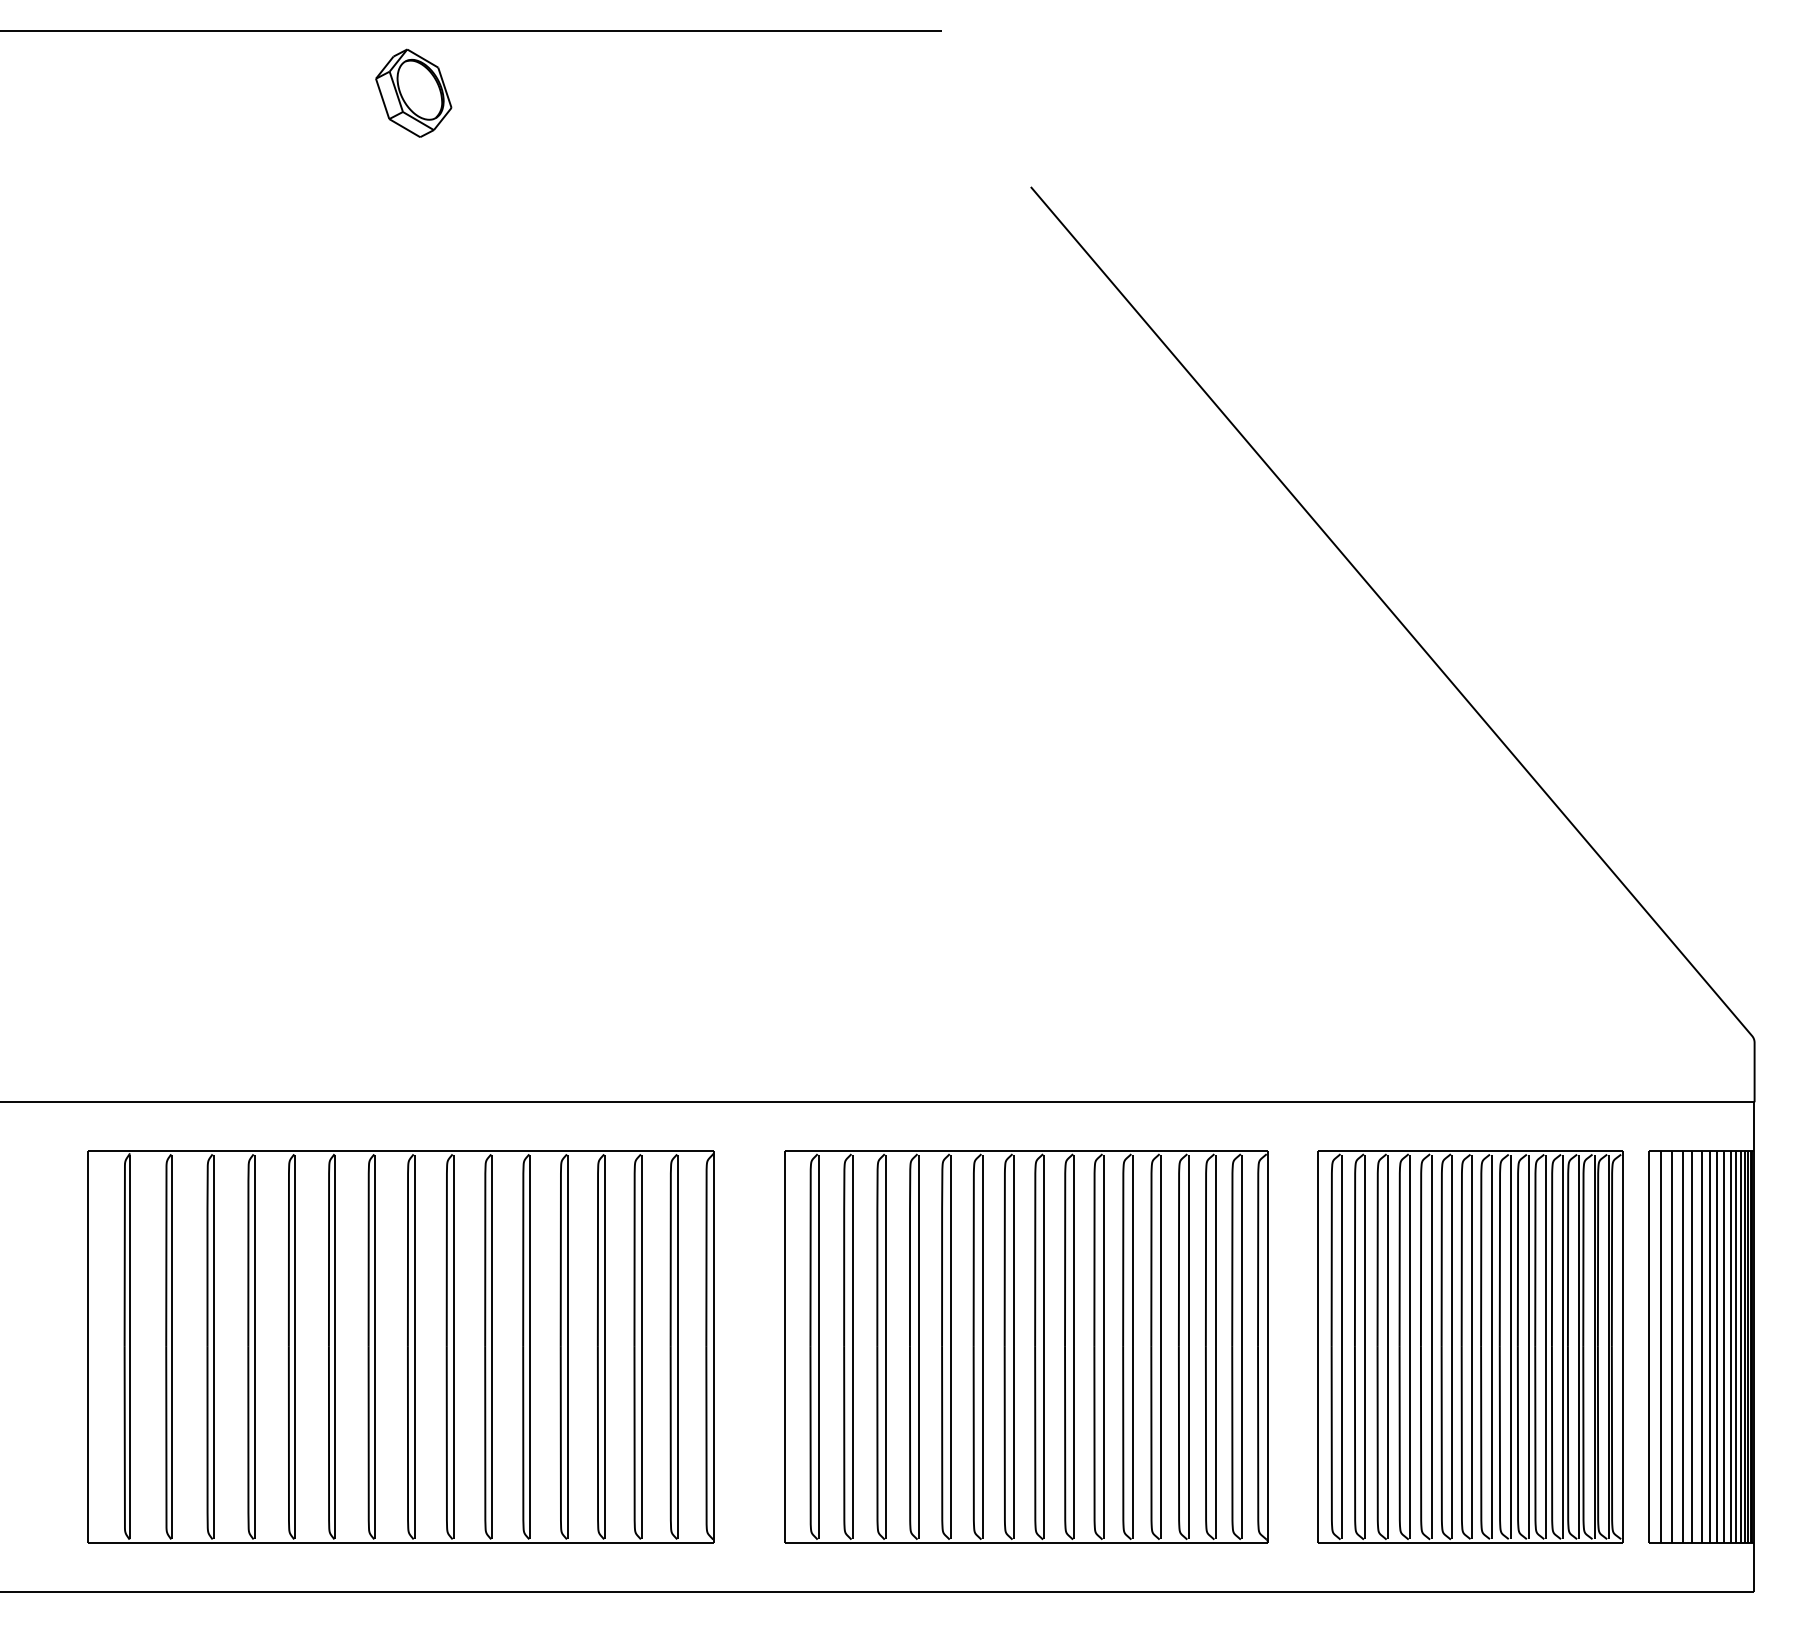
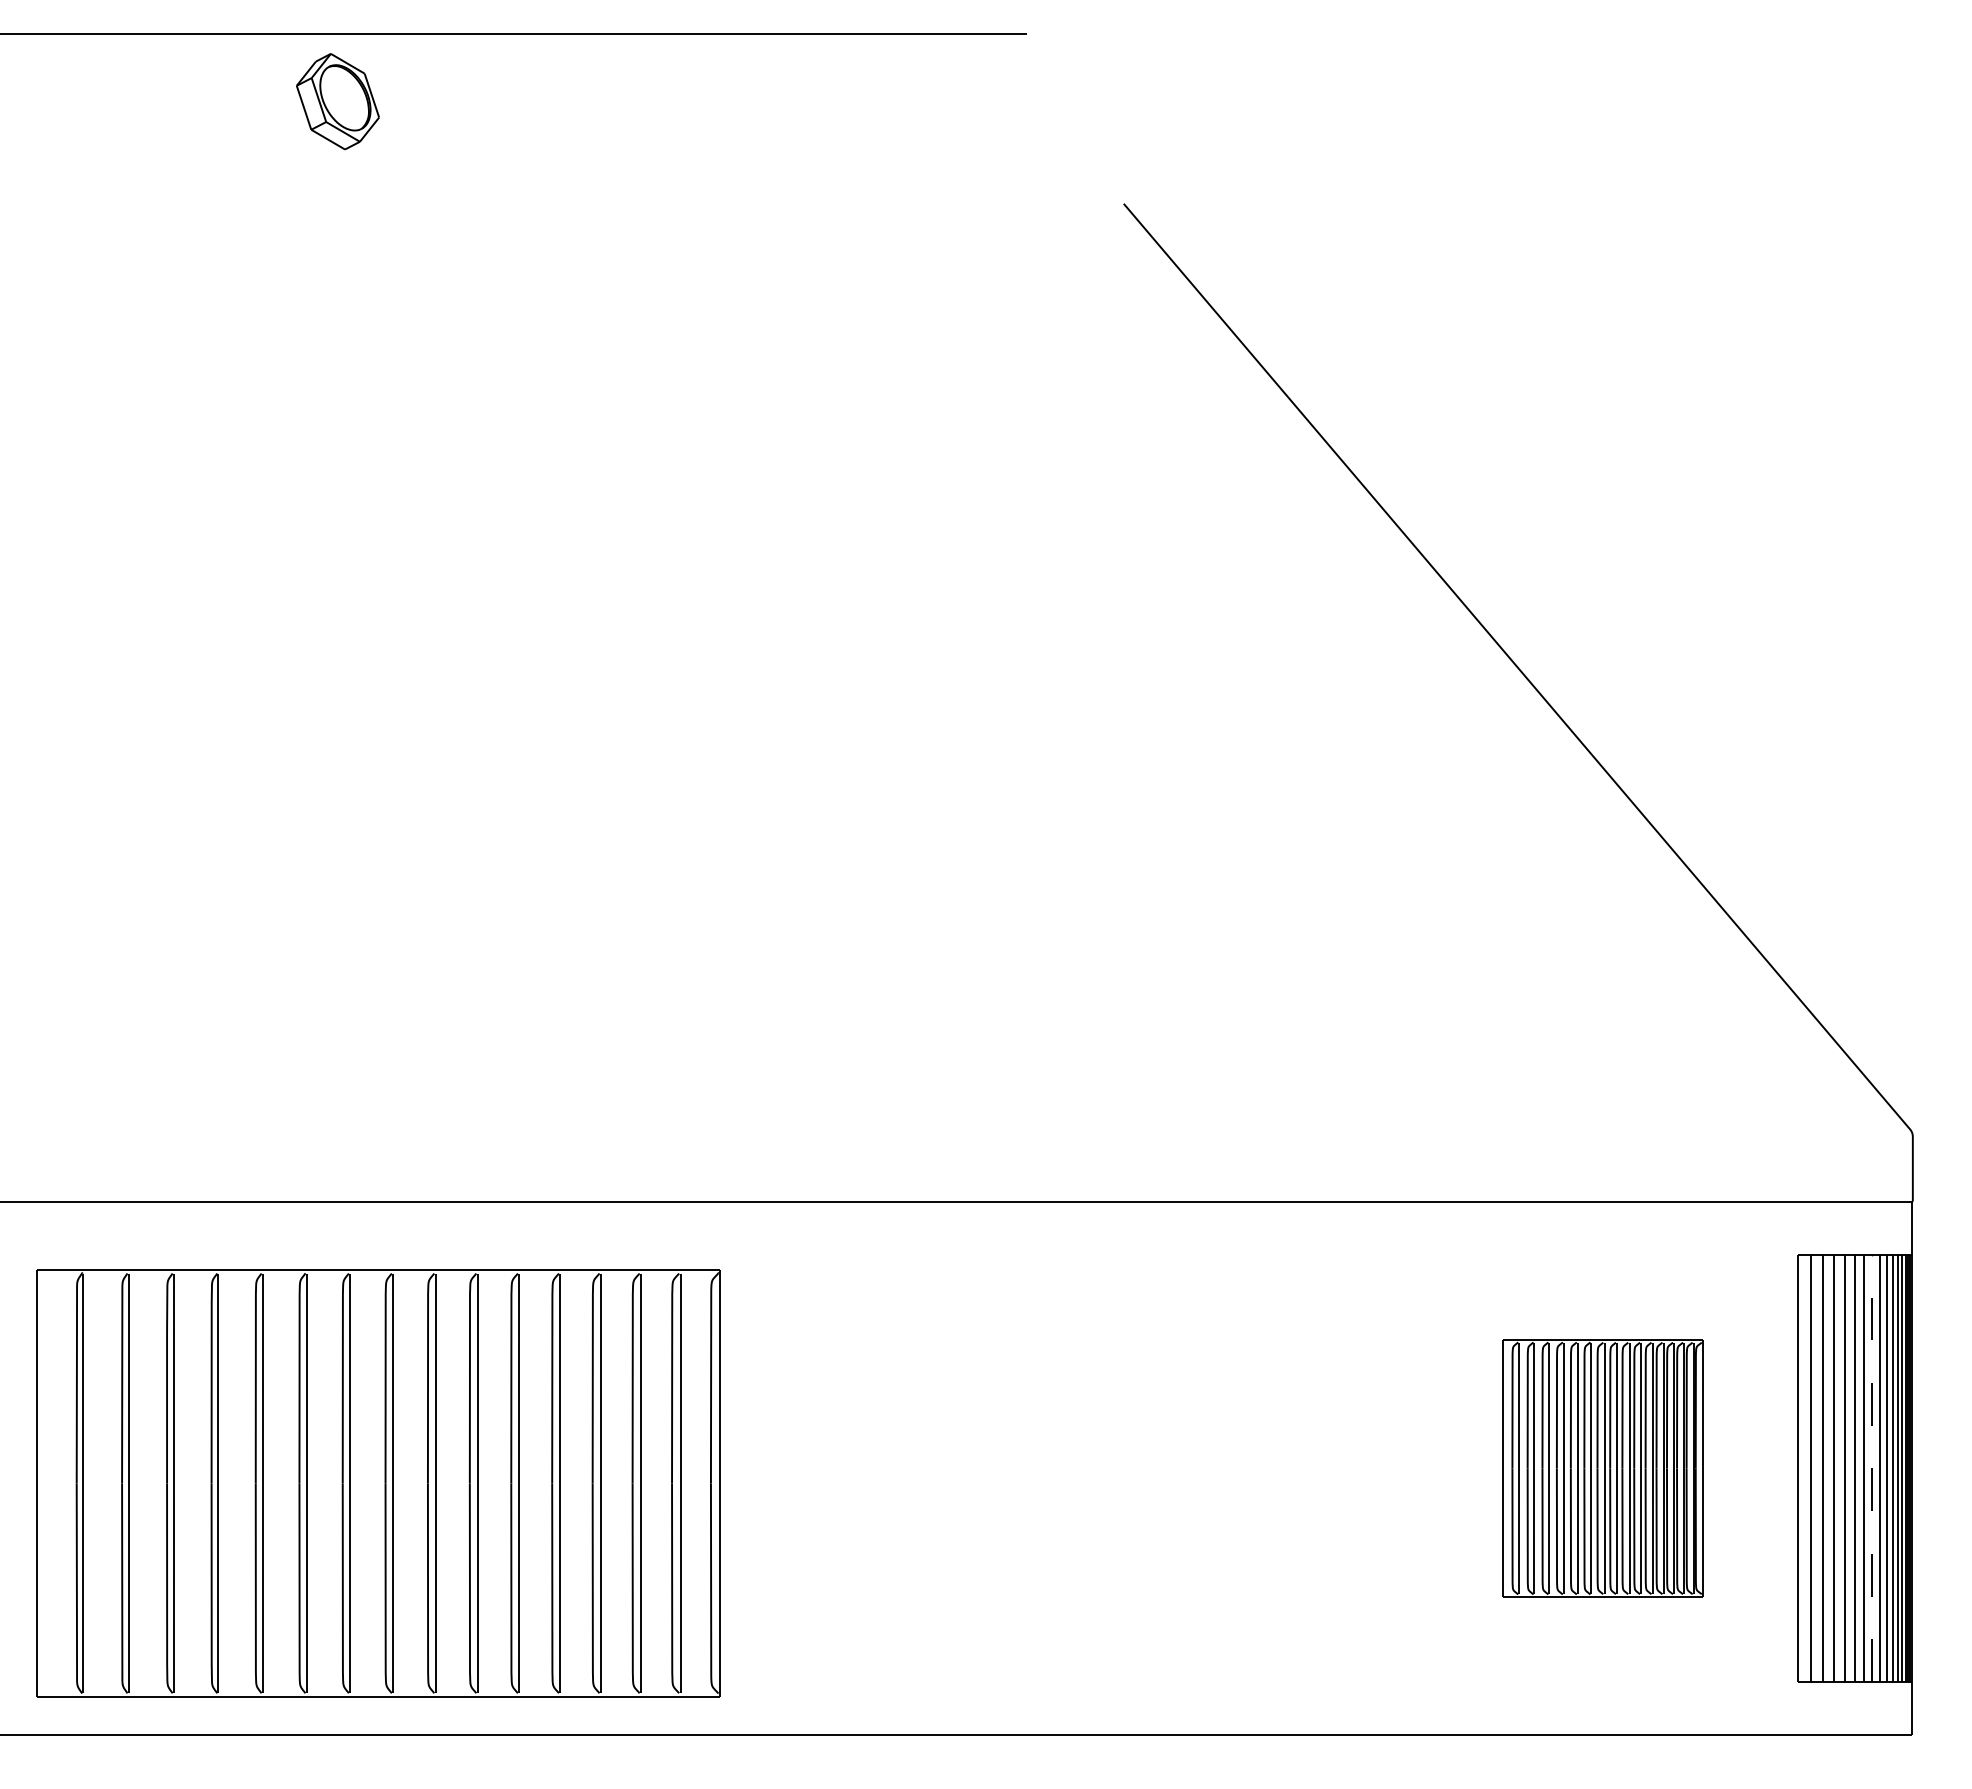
part: (413, 93) -> (337, 101), moved
part: (401, 1346) -> (378, 1483), moved
part: (1026, 1346) -> (1118, 1468), removed
part: (1470, 1346) -> (1603, 1468), size x0.6
line: (1717, 1346) -> (1872, 1468), solid -> dashed

